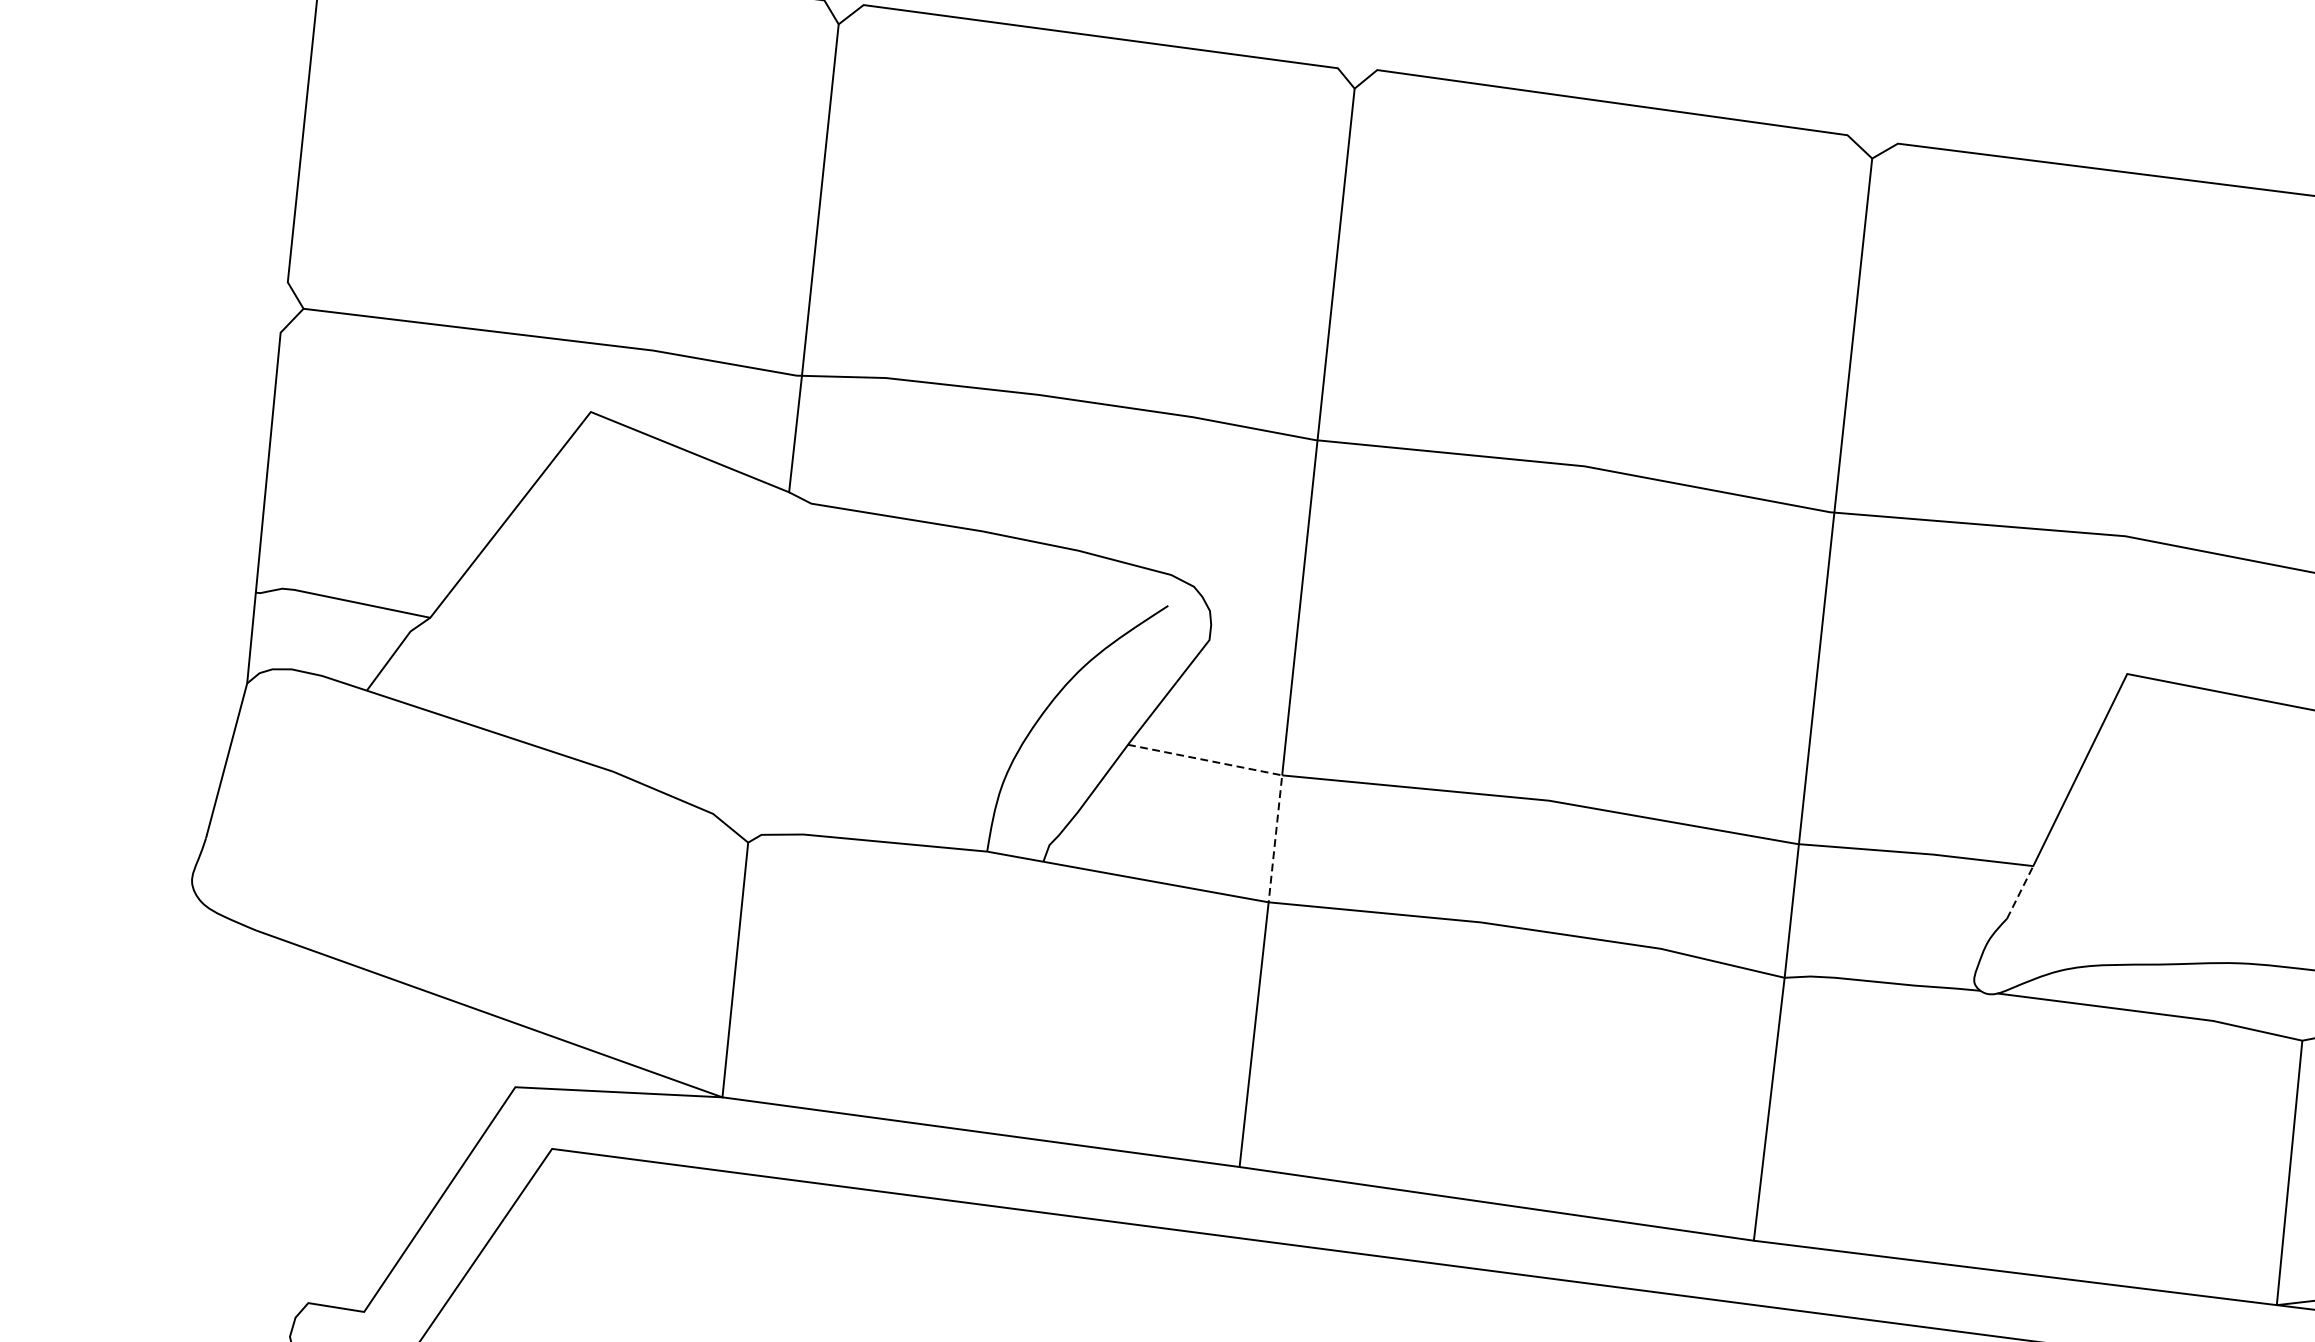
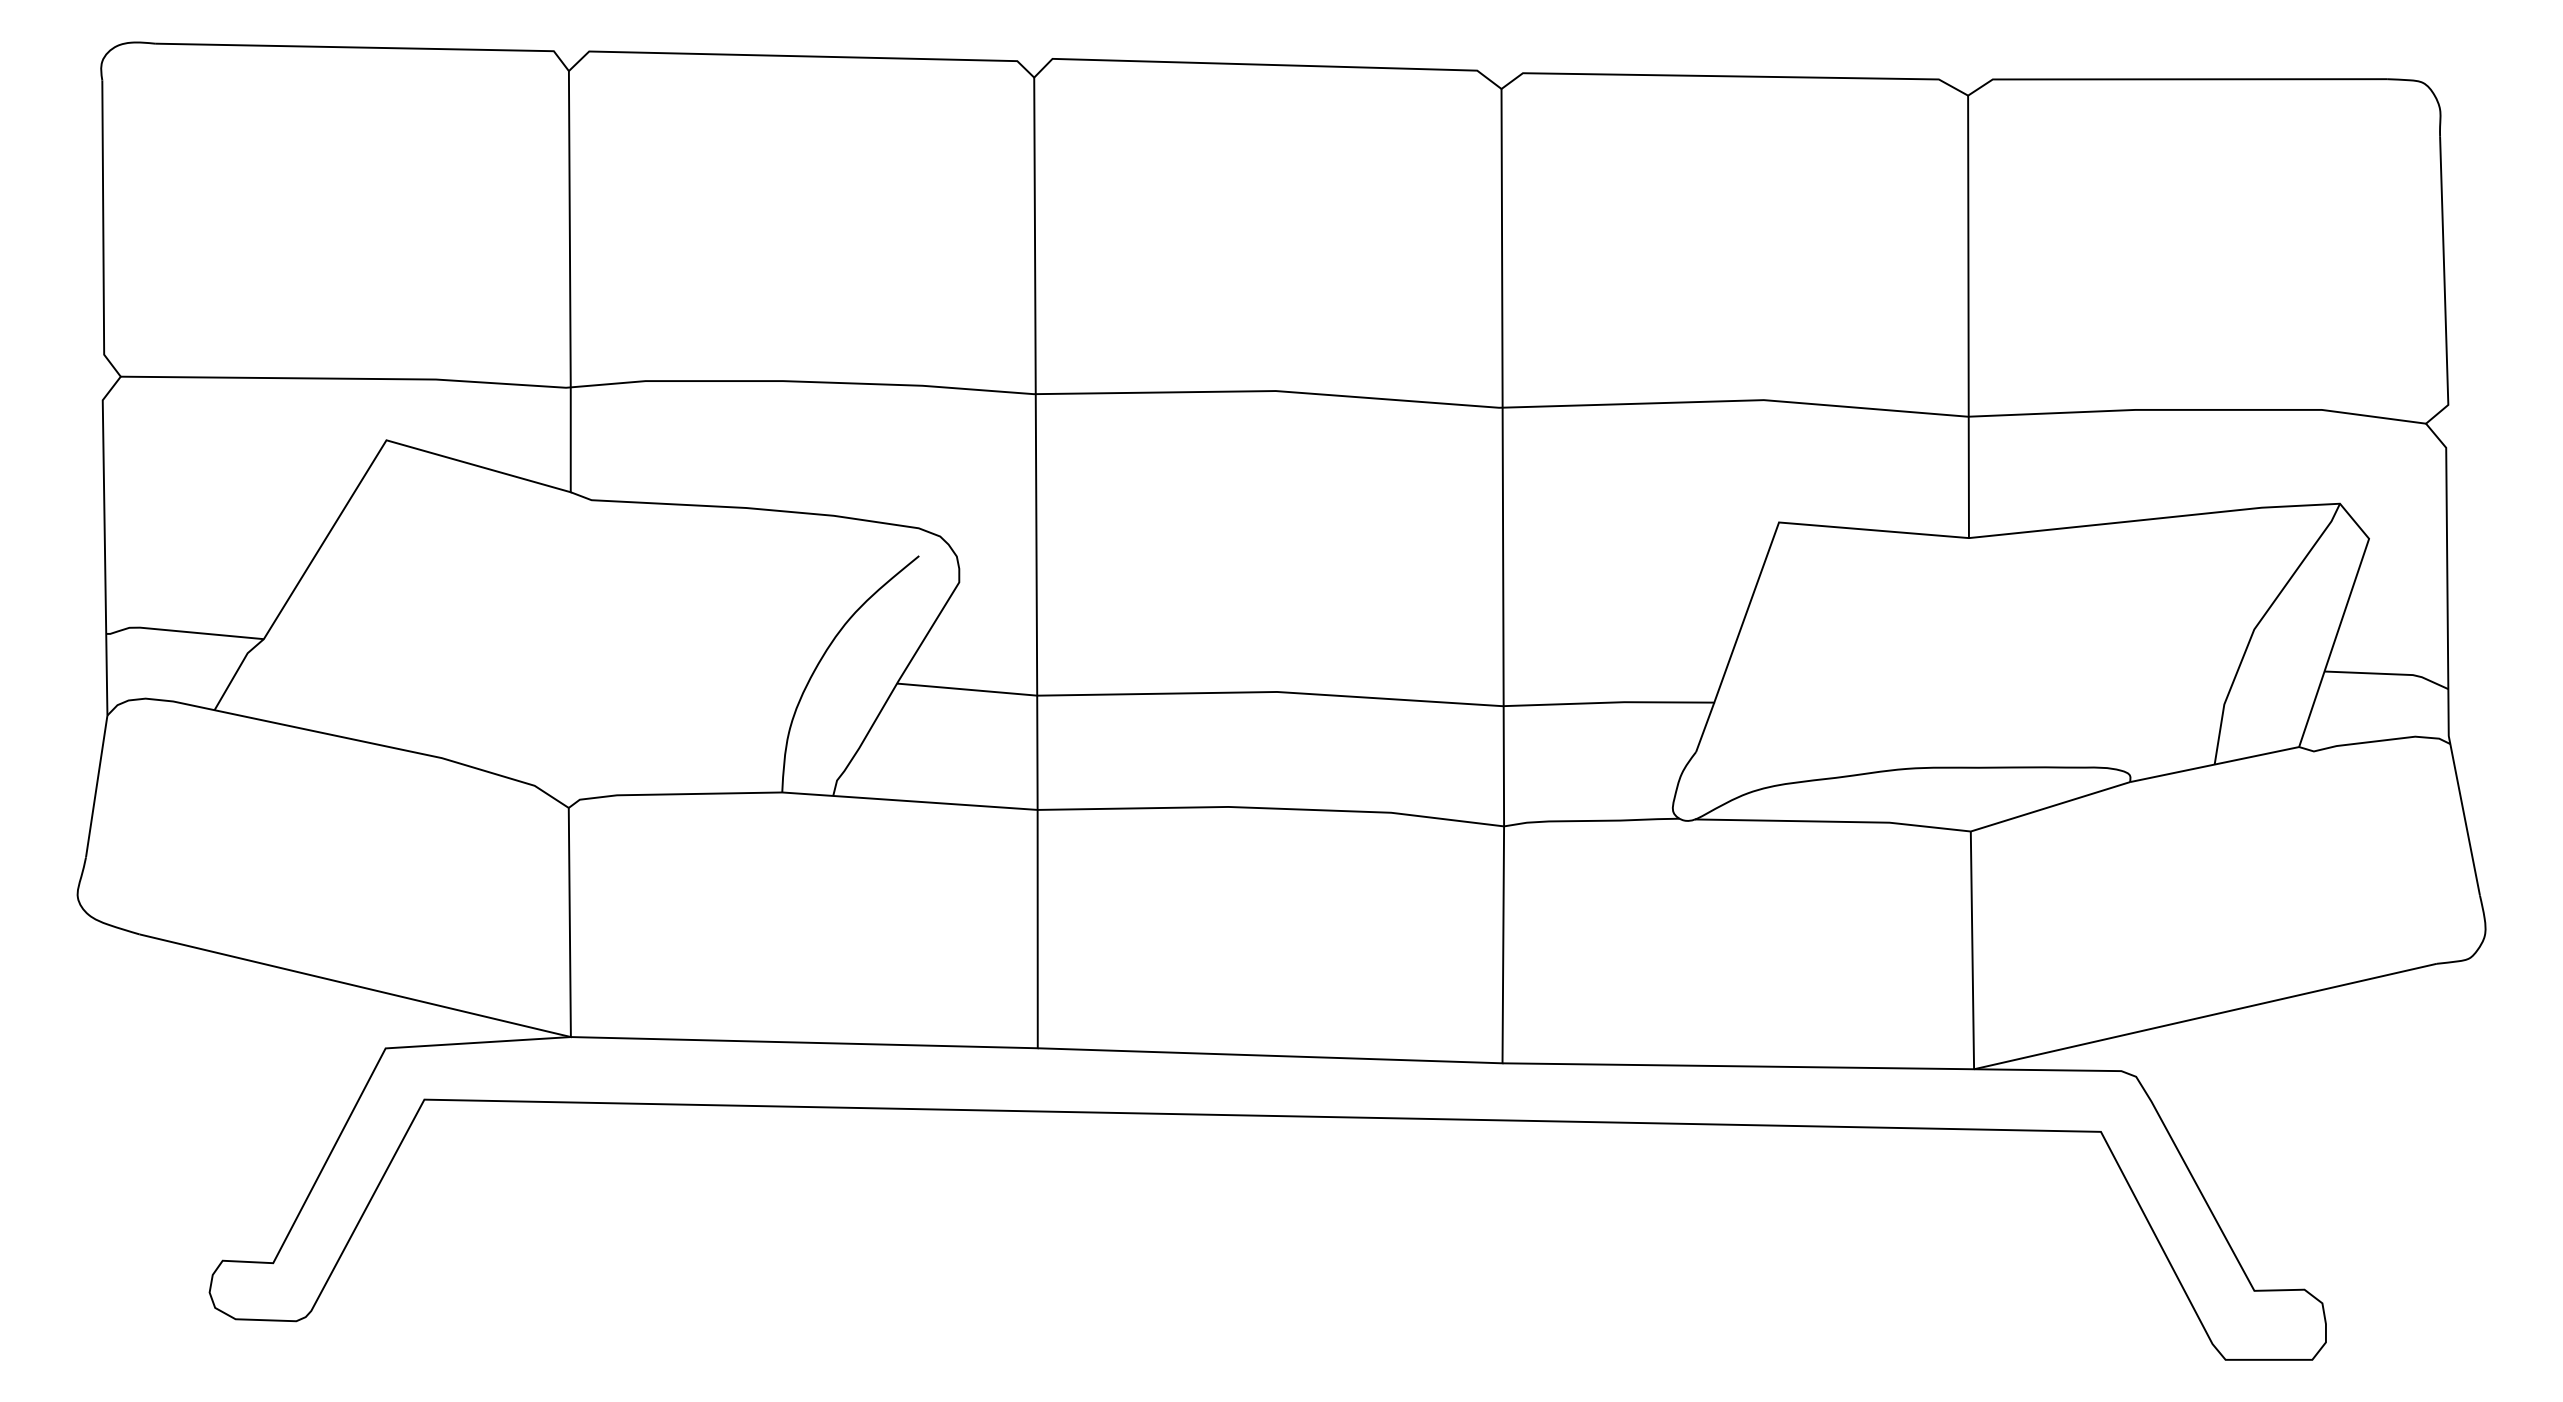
line: (1269, 772) -> (1025, 694), dashed -> solid
line: (2020, 891) -> (1705, 726), dashed -> solid

